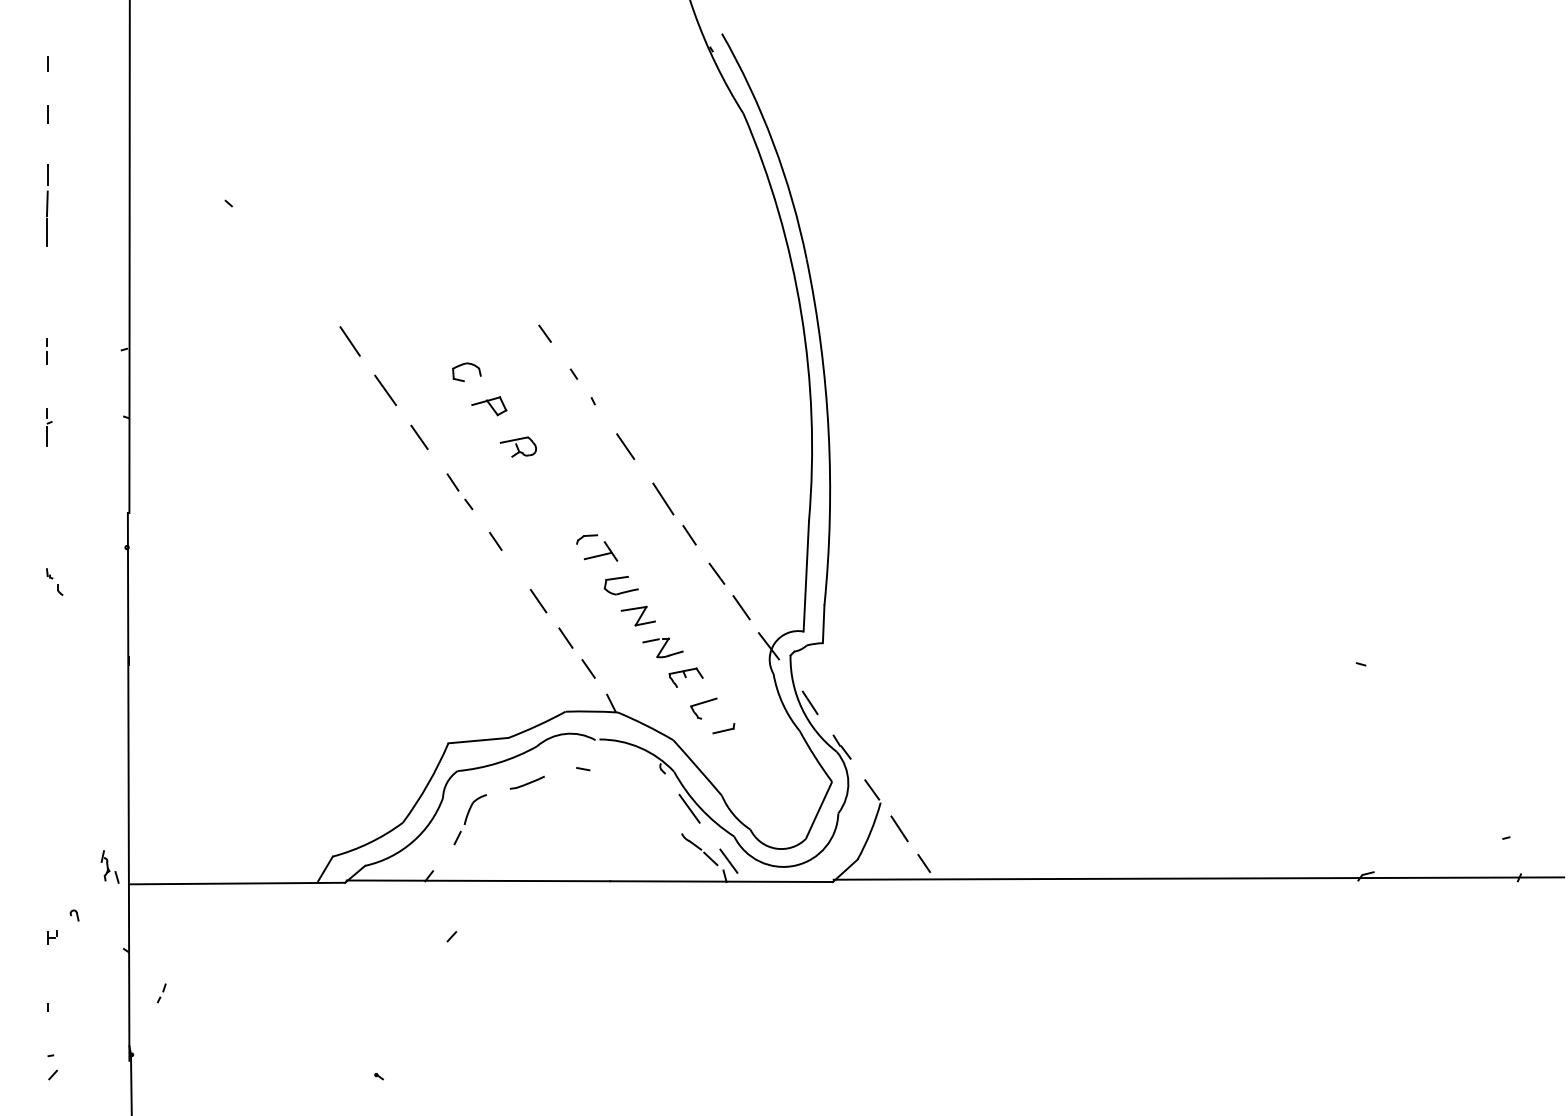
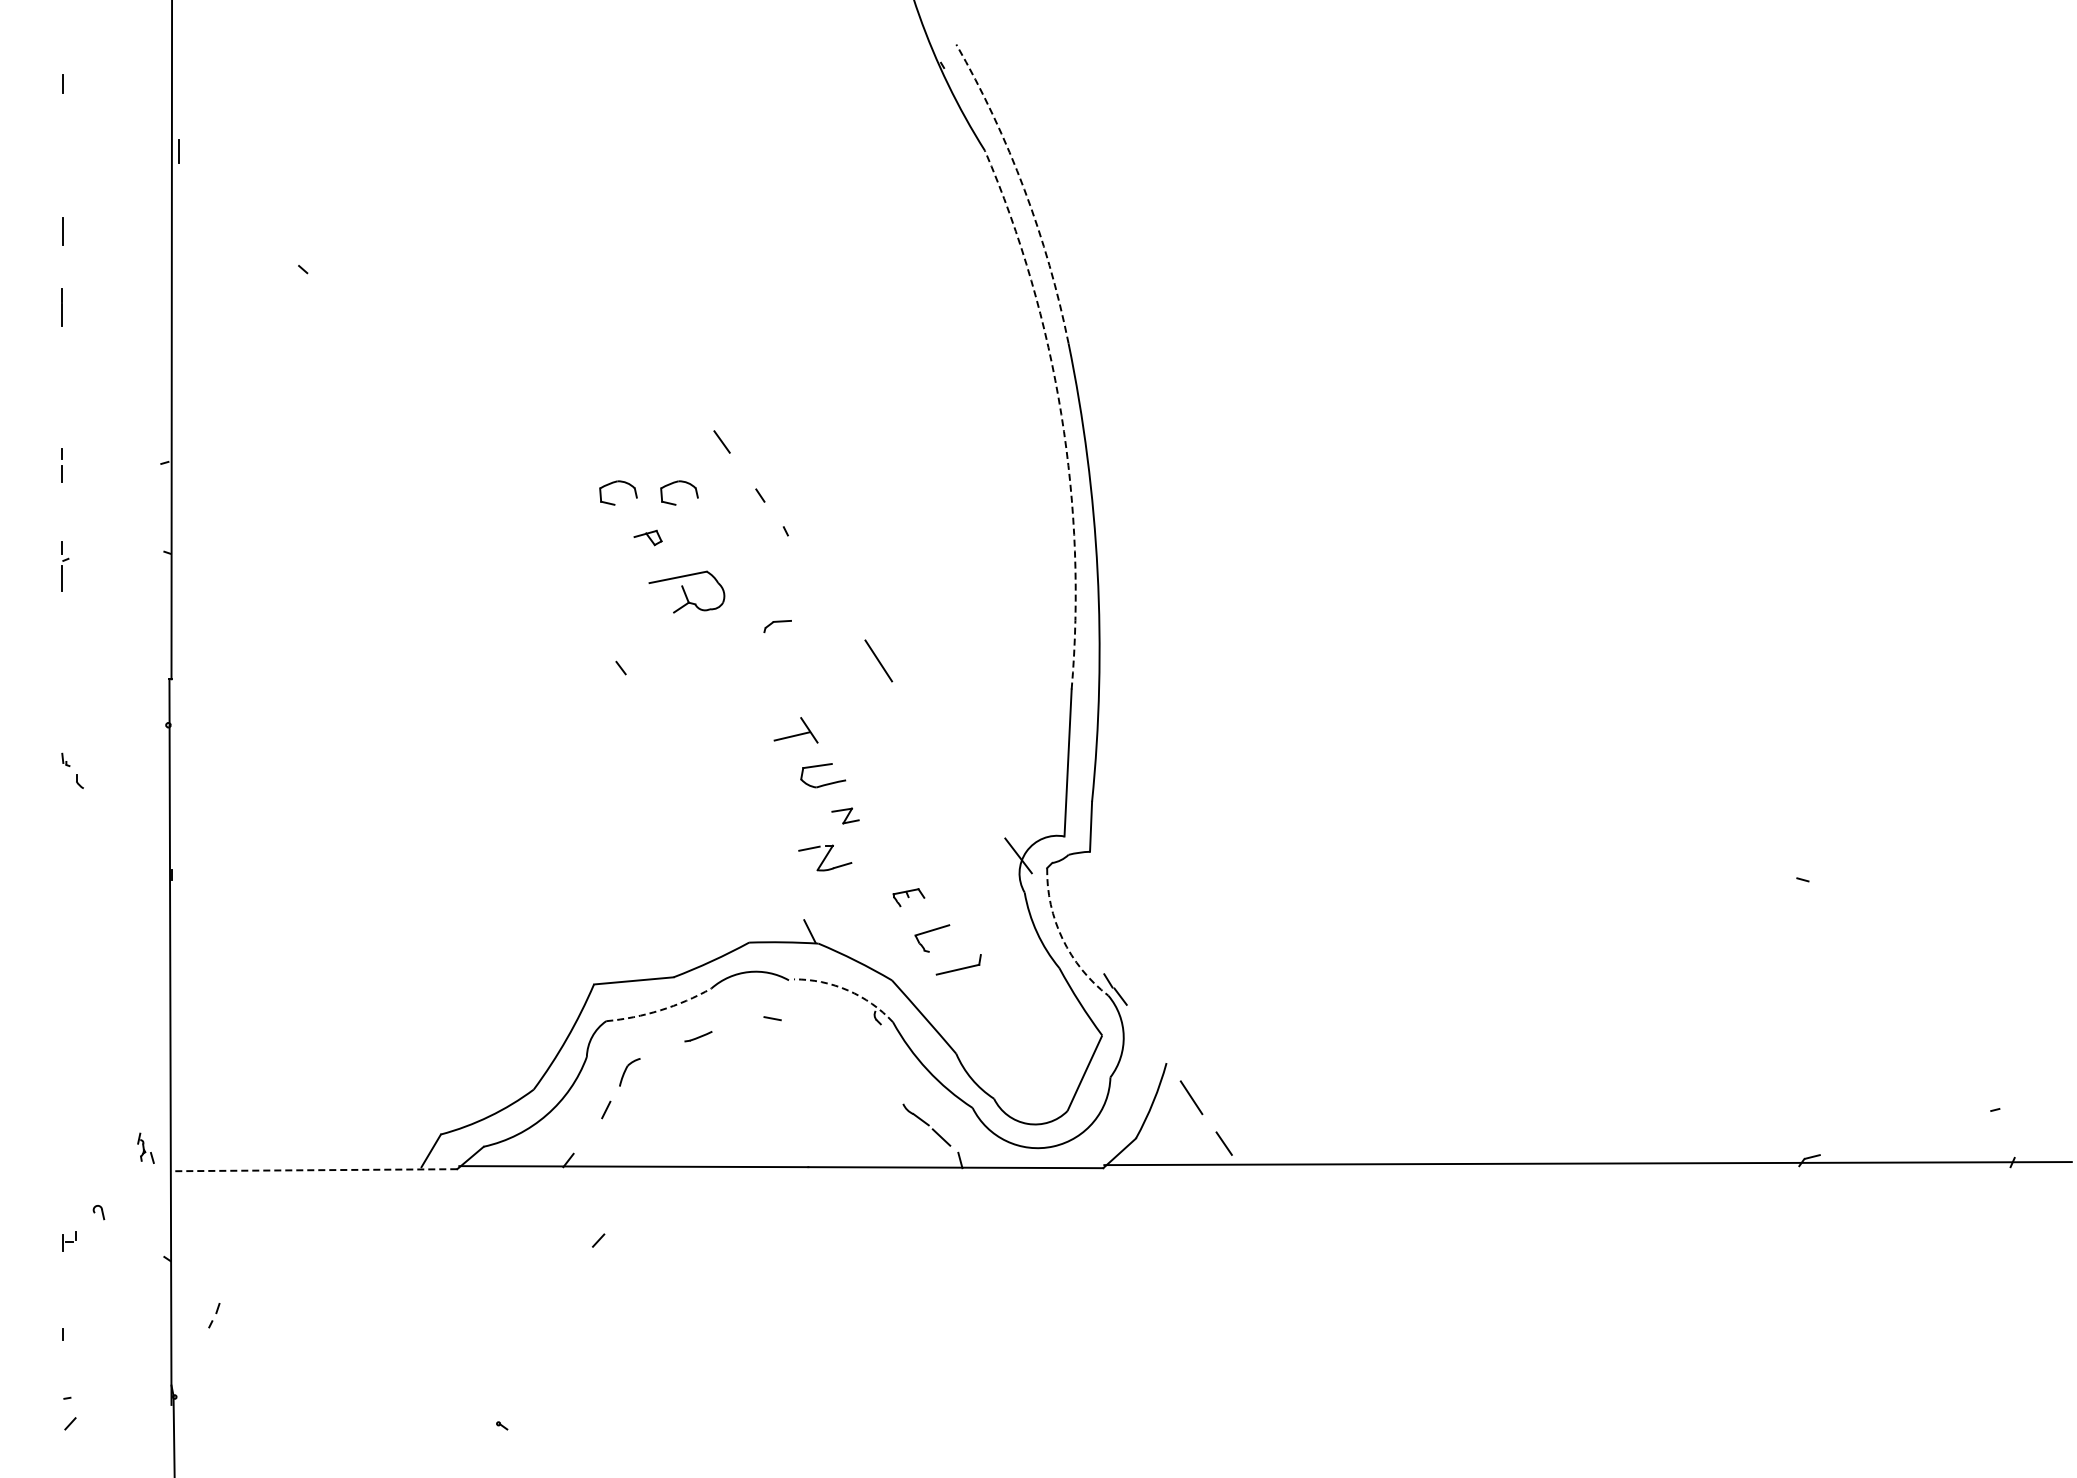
line: (47, 114) -> (178, 151), moved
arc: (773, 143) -> (1024, 189), solid -> dashed
line: (47, 203) -> (62, 269), removed
arc: (801, 313) -> (1061, 414), solid -> dashed
line: (349, 341) -> (463, 452), removed
part: (509, 365) -> (675, 483), added
line: (385, 390) -> (510, 516), removed
part: (488, 405) -> (647, 537), size x0.6
line: (419, 436) -> (555, 578), removed
part: (518, 446) -> (686, 591), size x1.6
line: (625, 446) -> (828, 591), removed
line: (453, 482) -> (600, 638), removed
line: (689, 534) -> (913, 708), removed
part: (586, 539) -> (777, 626), moved
line: (495, 541) -> (656, 716), removed
line: (716, 573) -> (949, 759), removed
line: (538, 600) -> (713, 795), removed
line: (741, 607) -> (982, 804), removed
part: (638, 615) -> (845, 815), size x0.6
line: (565, 637) -> (749, 844), removed
part: (663, 647) -> (825, 857), moved
line: (588, 668) -> (779, 885), removed
part: (685, 677) -> (908, 897), size x0.7
line: (809, 702) -> (1072, 930), removed
arc: (802, 709) -> (1062, 939), solid -> dashed
part: (723, 729) -> (958, 965), size x1.6
arc: (640, 747) -> (848, 990), solid -> dashed
arc: (498, 762) -> (660, 1010), solid -> dashed
part: (527, 782) -> (698, 1036), size x0.6
line: (872, 789) -> (1155, 1045), removed
line: (689, 808) -> (913, 1070), removed
part: (475, 809) -> (629, 1072), size x0.7
line: (728, 861) -> (965, 1140), removed
part: (109, 867) -> (145, 1148), size x0.7
line: (237, 883) -> (314, 1170), solid -> dashed

